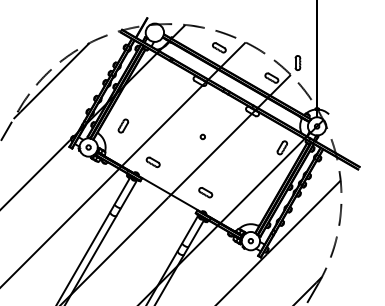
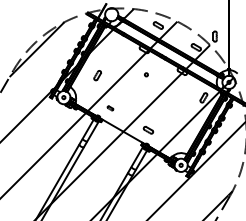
part: (123, 125) -> (97, 75), moved
circle: (202, 136) -> (146, 74), moved
part: (152, 162) -> (110, 108), size x0.6

